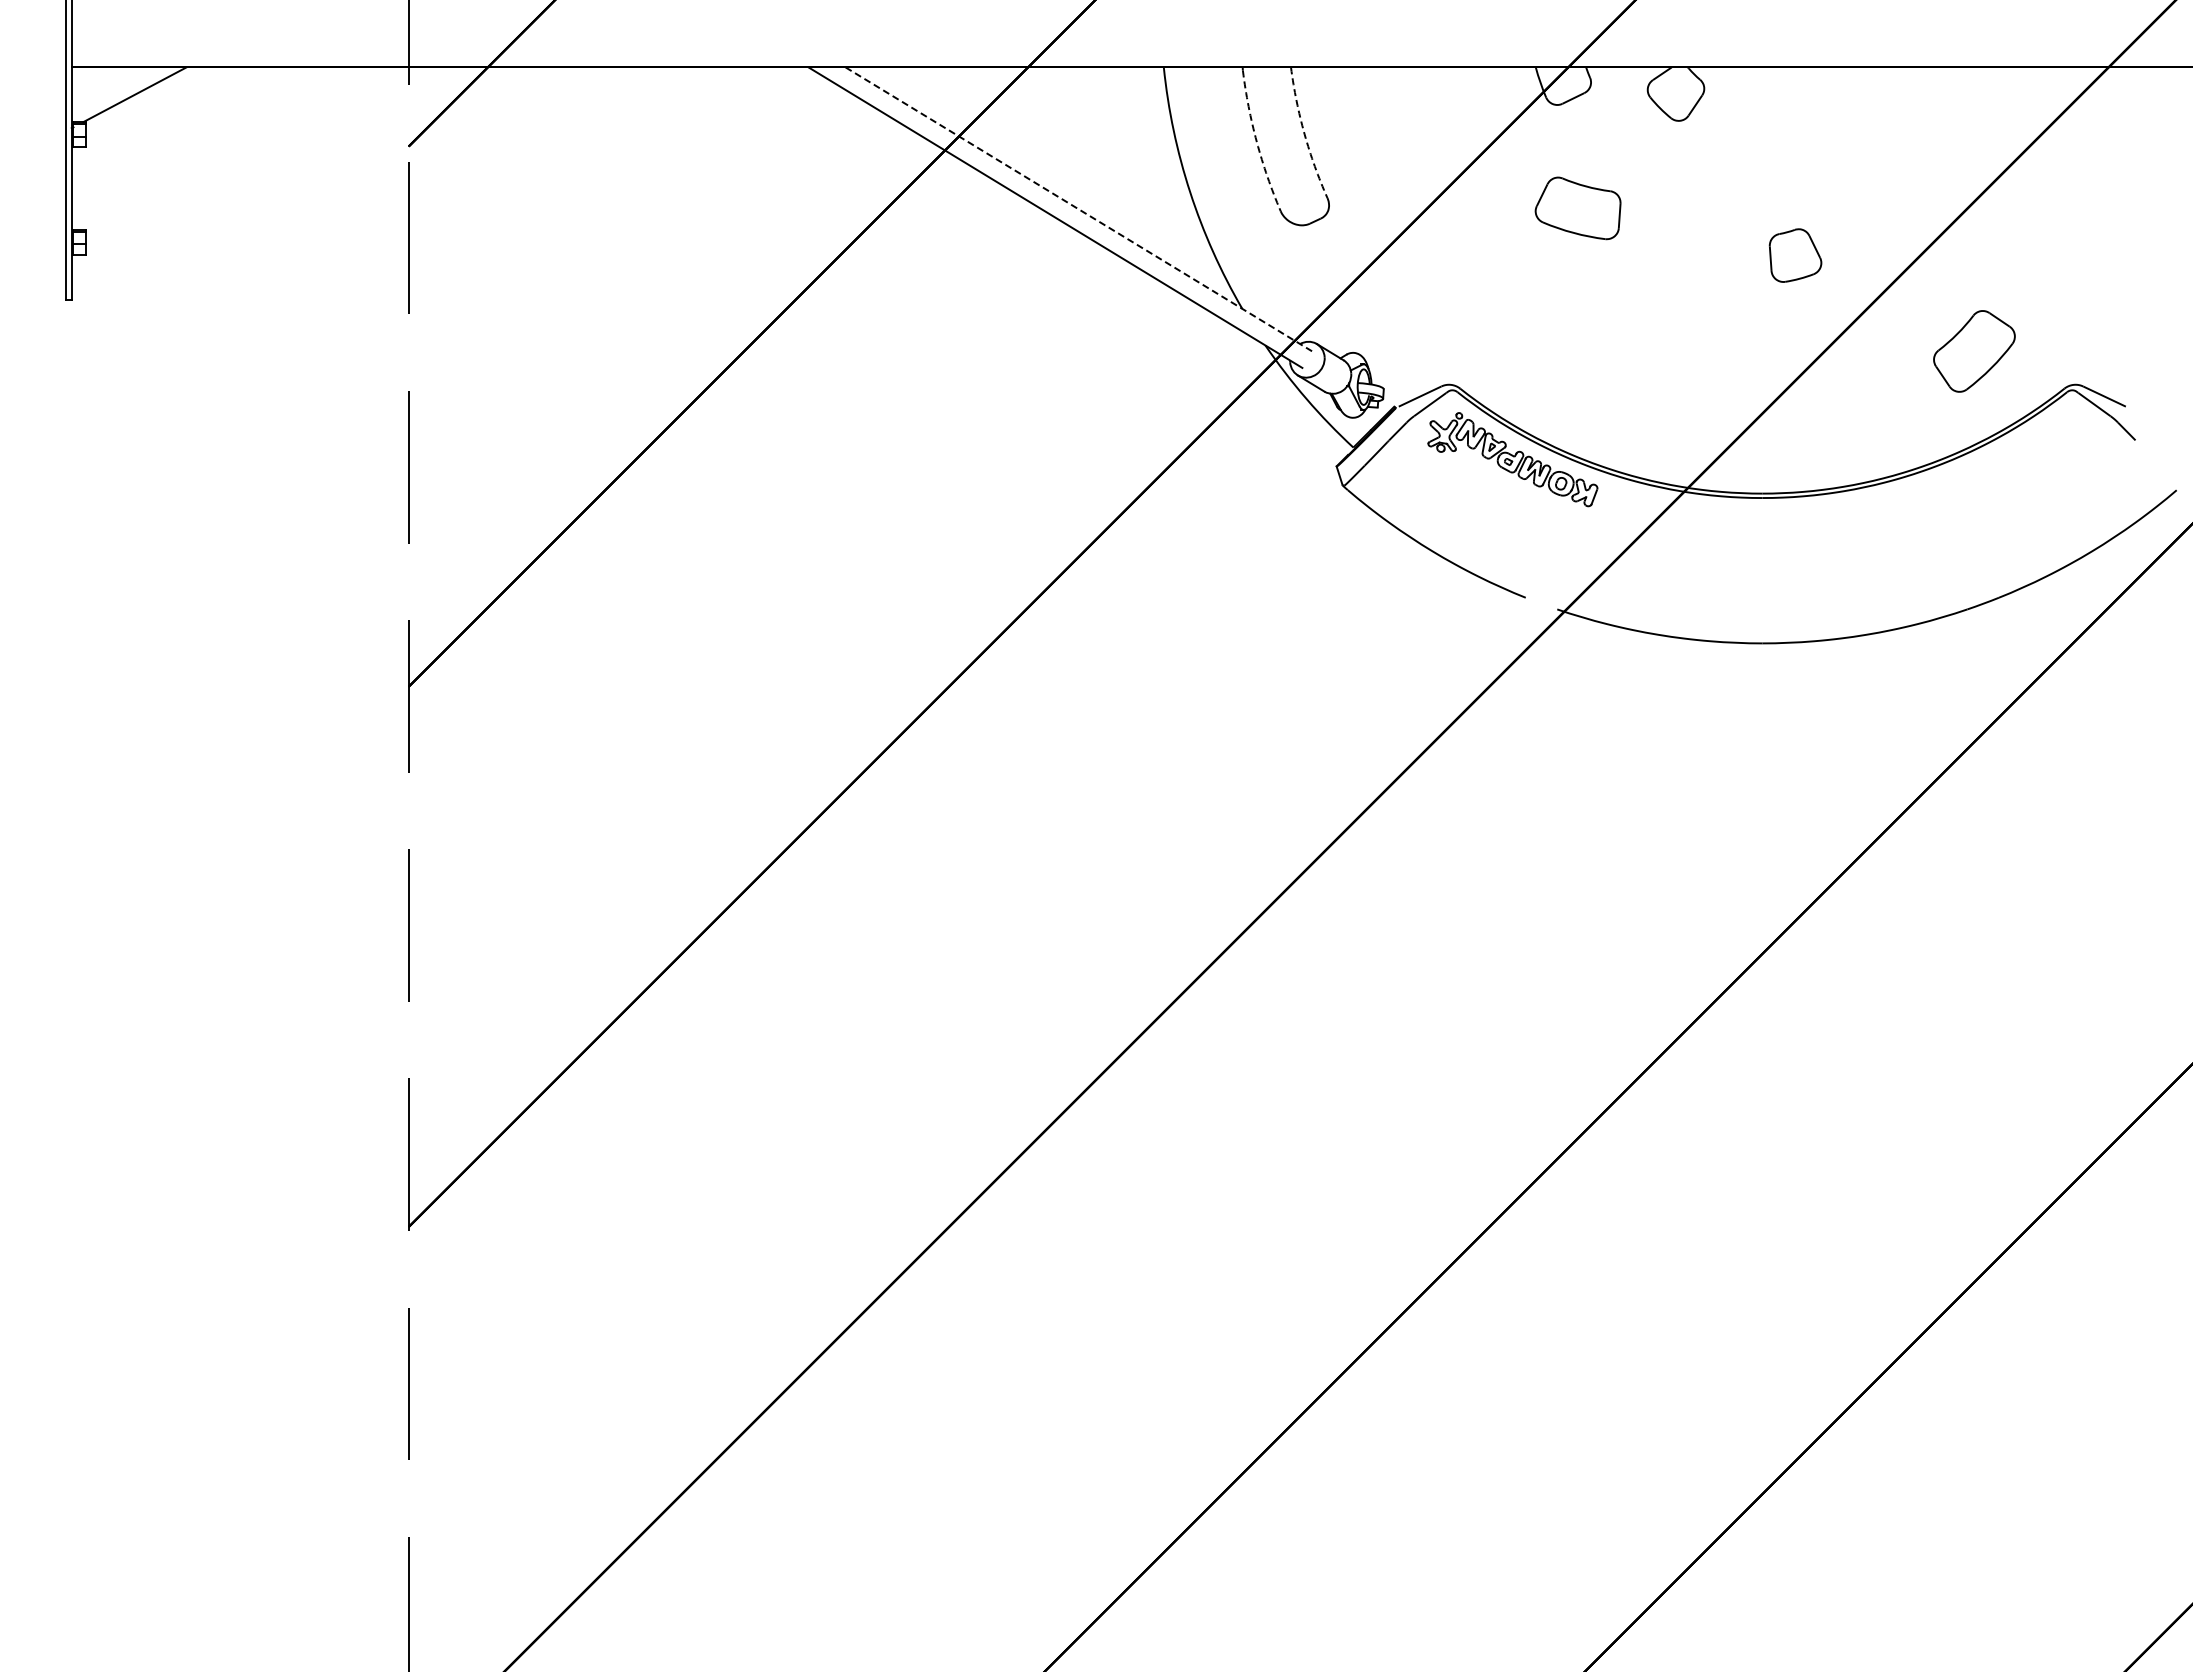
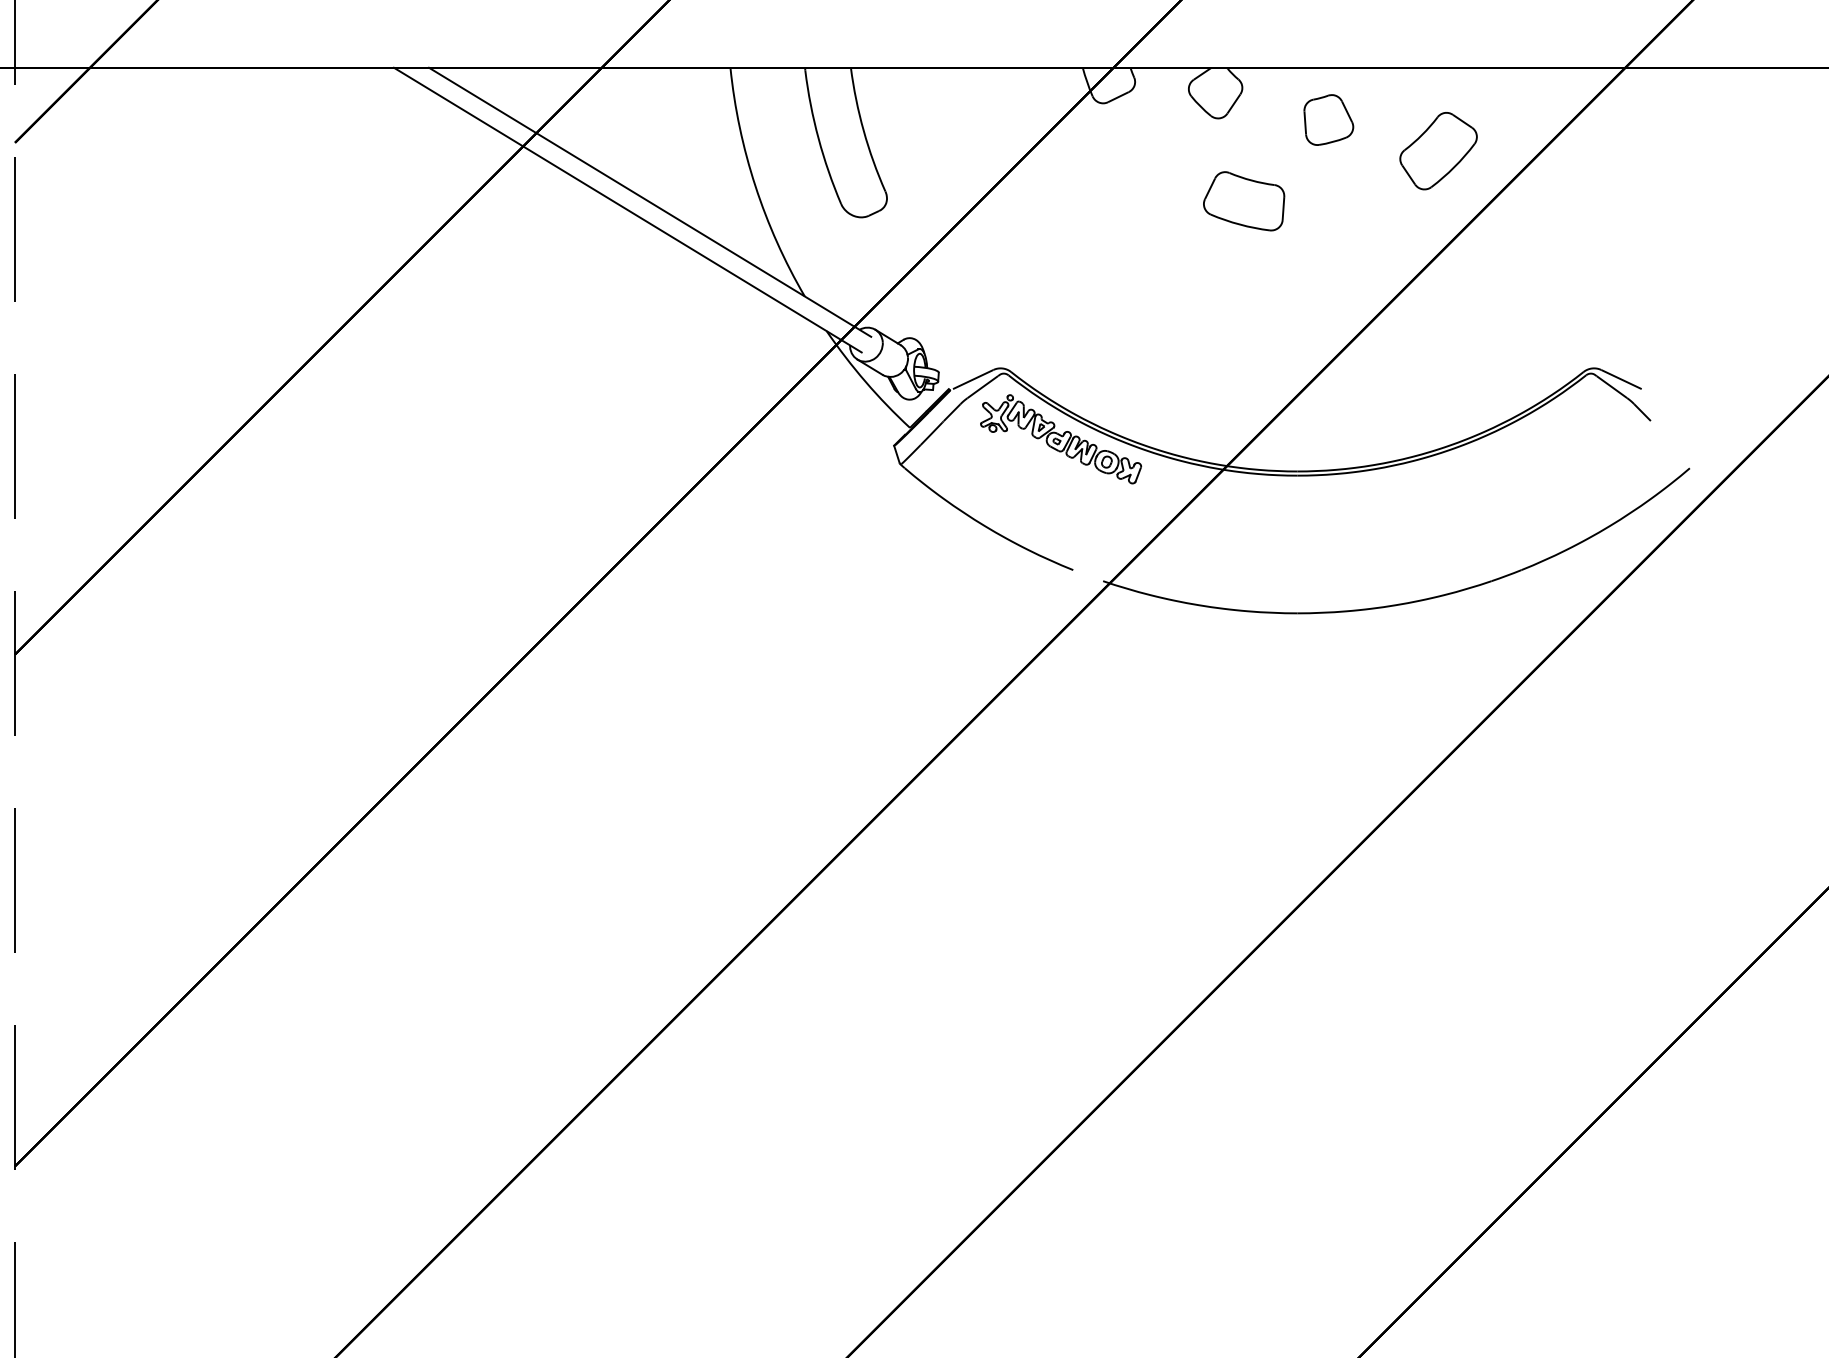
arc: (1304, 134) -> (863, 131), dashed -> solid
arc: (1256, 142) -> (818, 138), dashed -> solid
part: (1577, 208) -> (1243, 201), moved
line: (1079, 209) -> (650, 202), dashed -> solid
part: (1795, 255) -> (1328, 119), moved
part: (1974, 351) -> (1438, 151), moved

